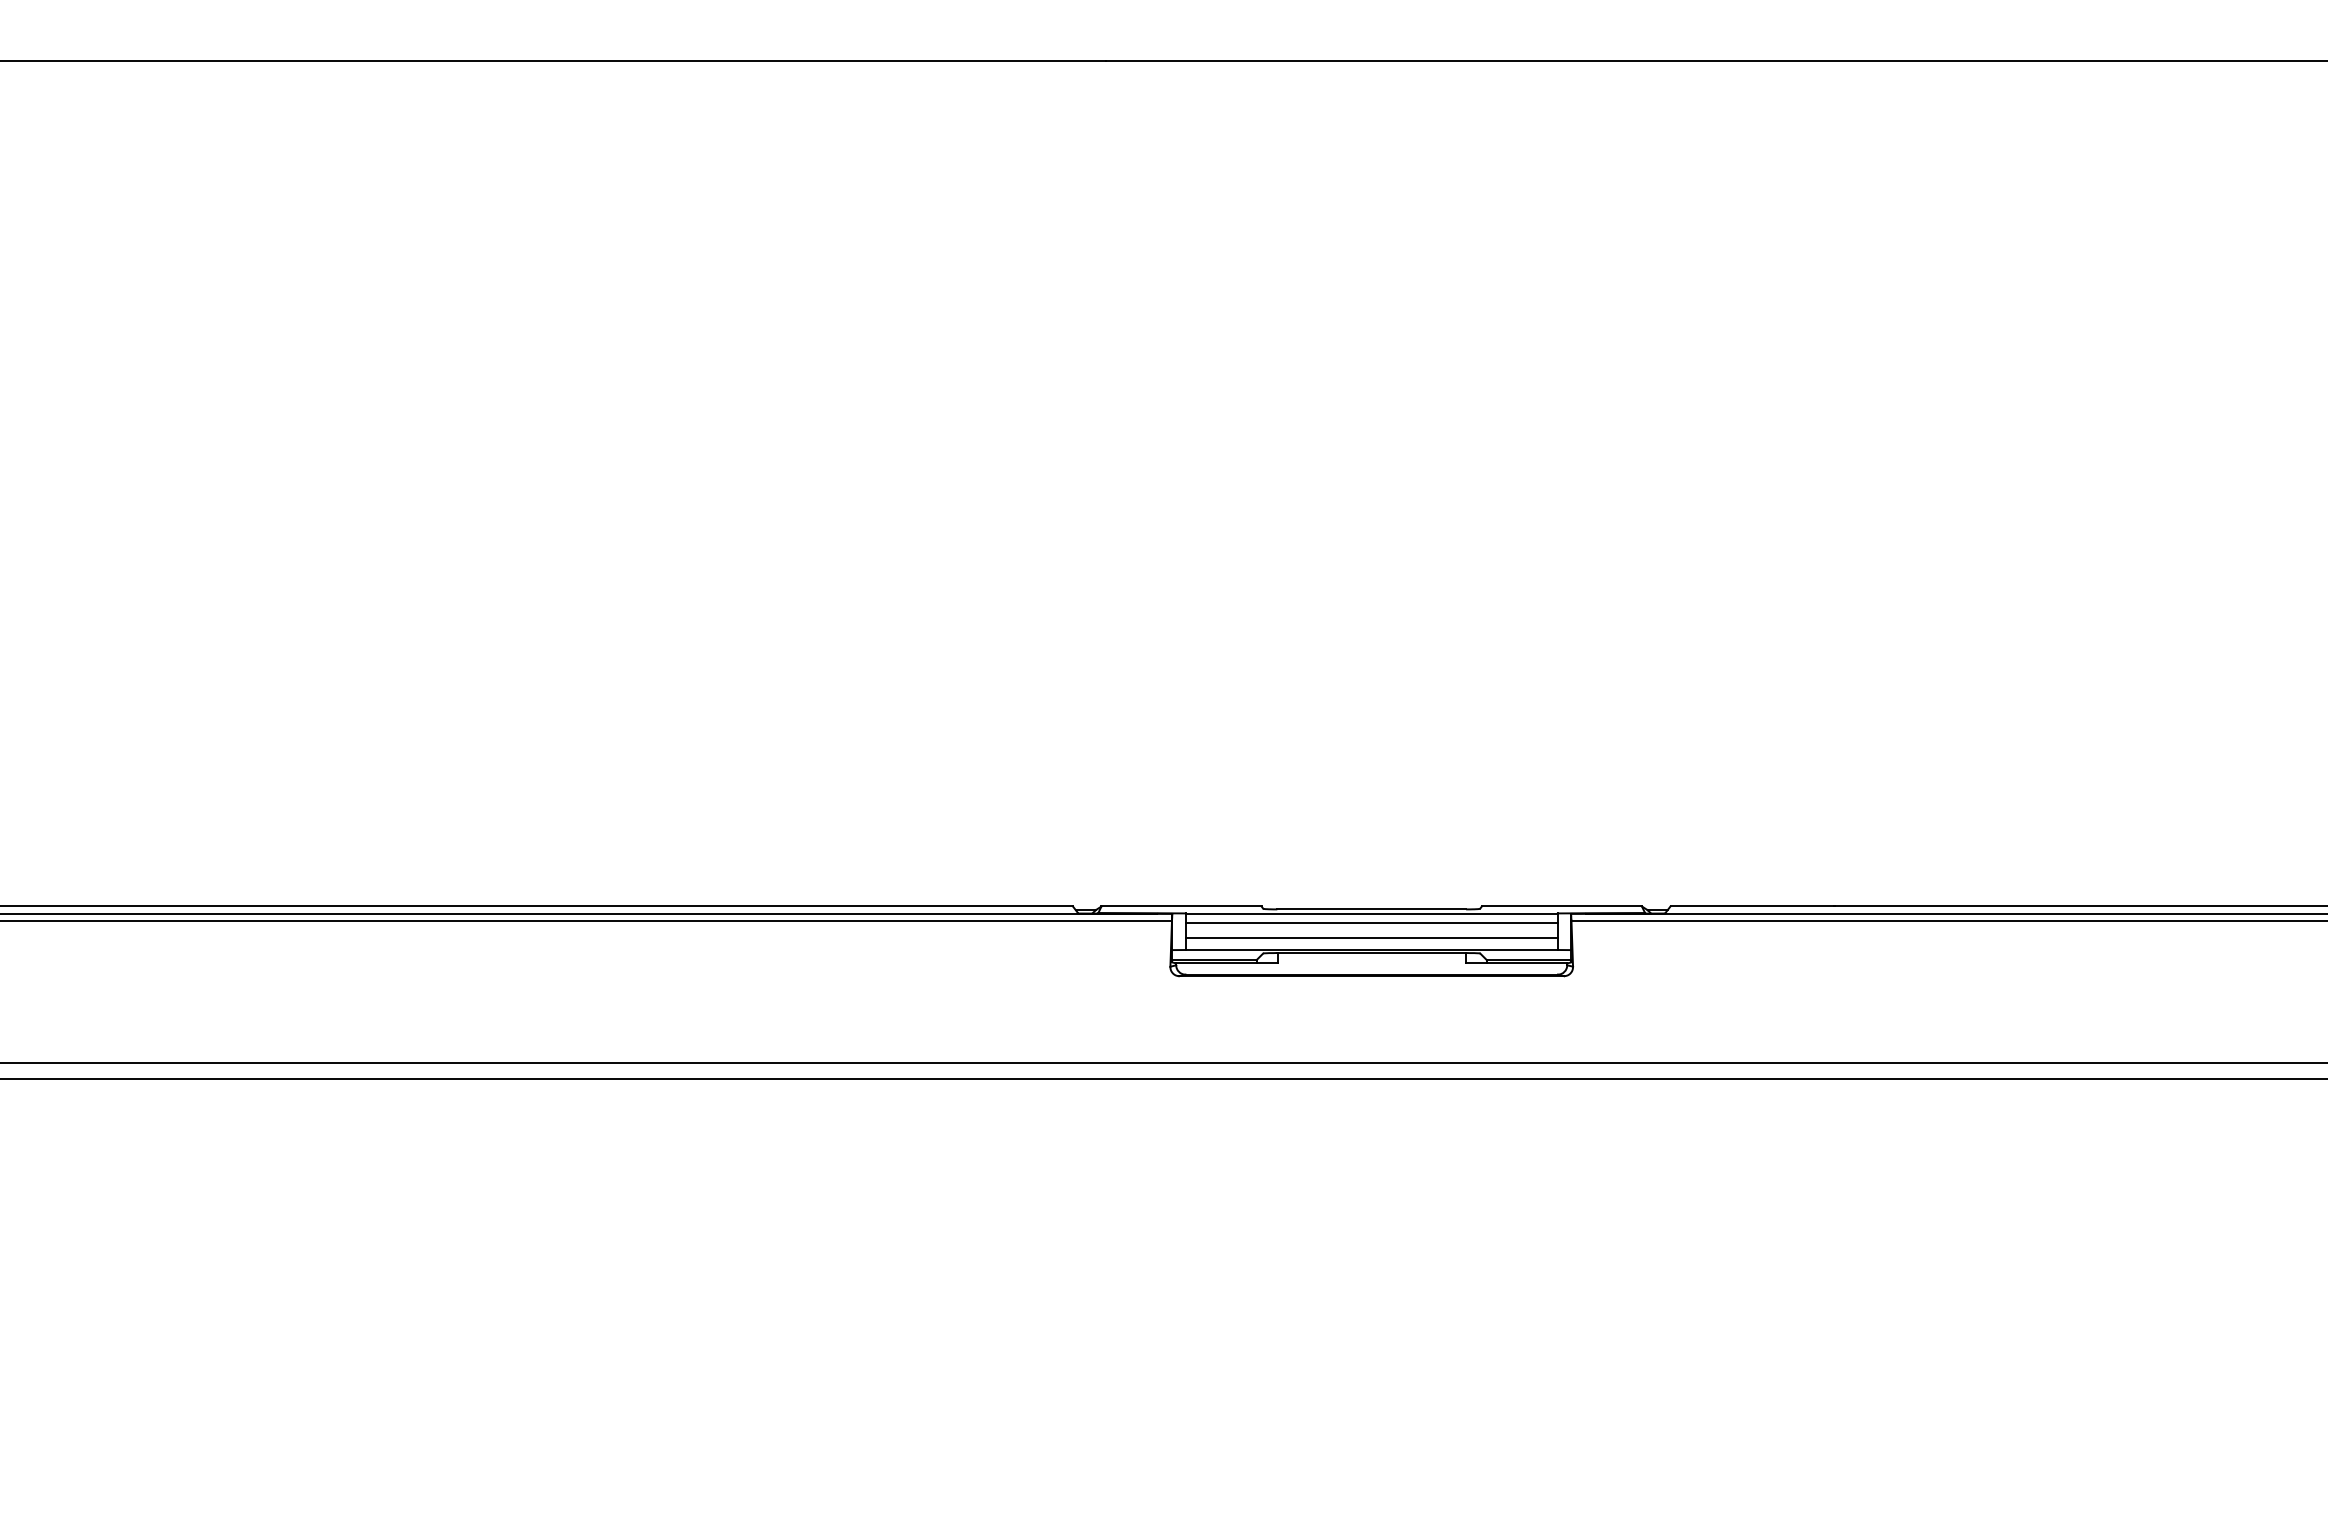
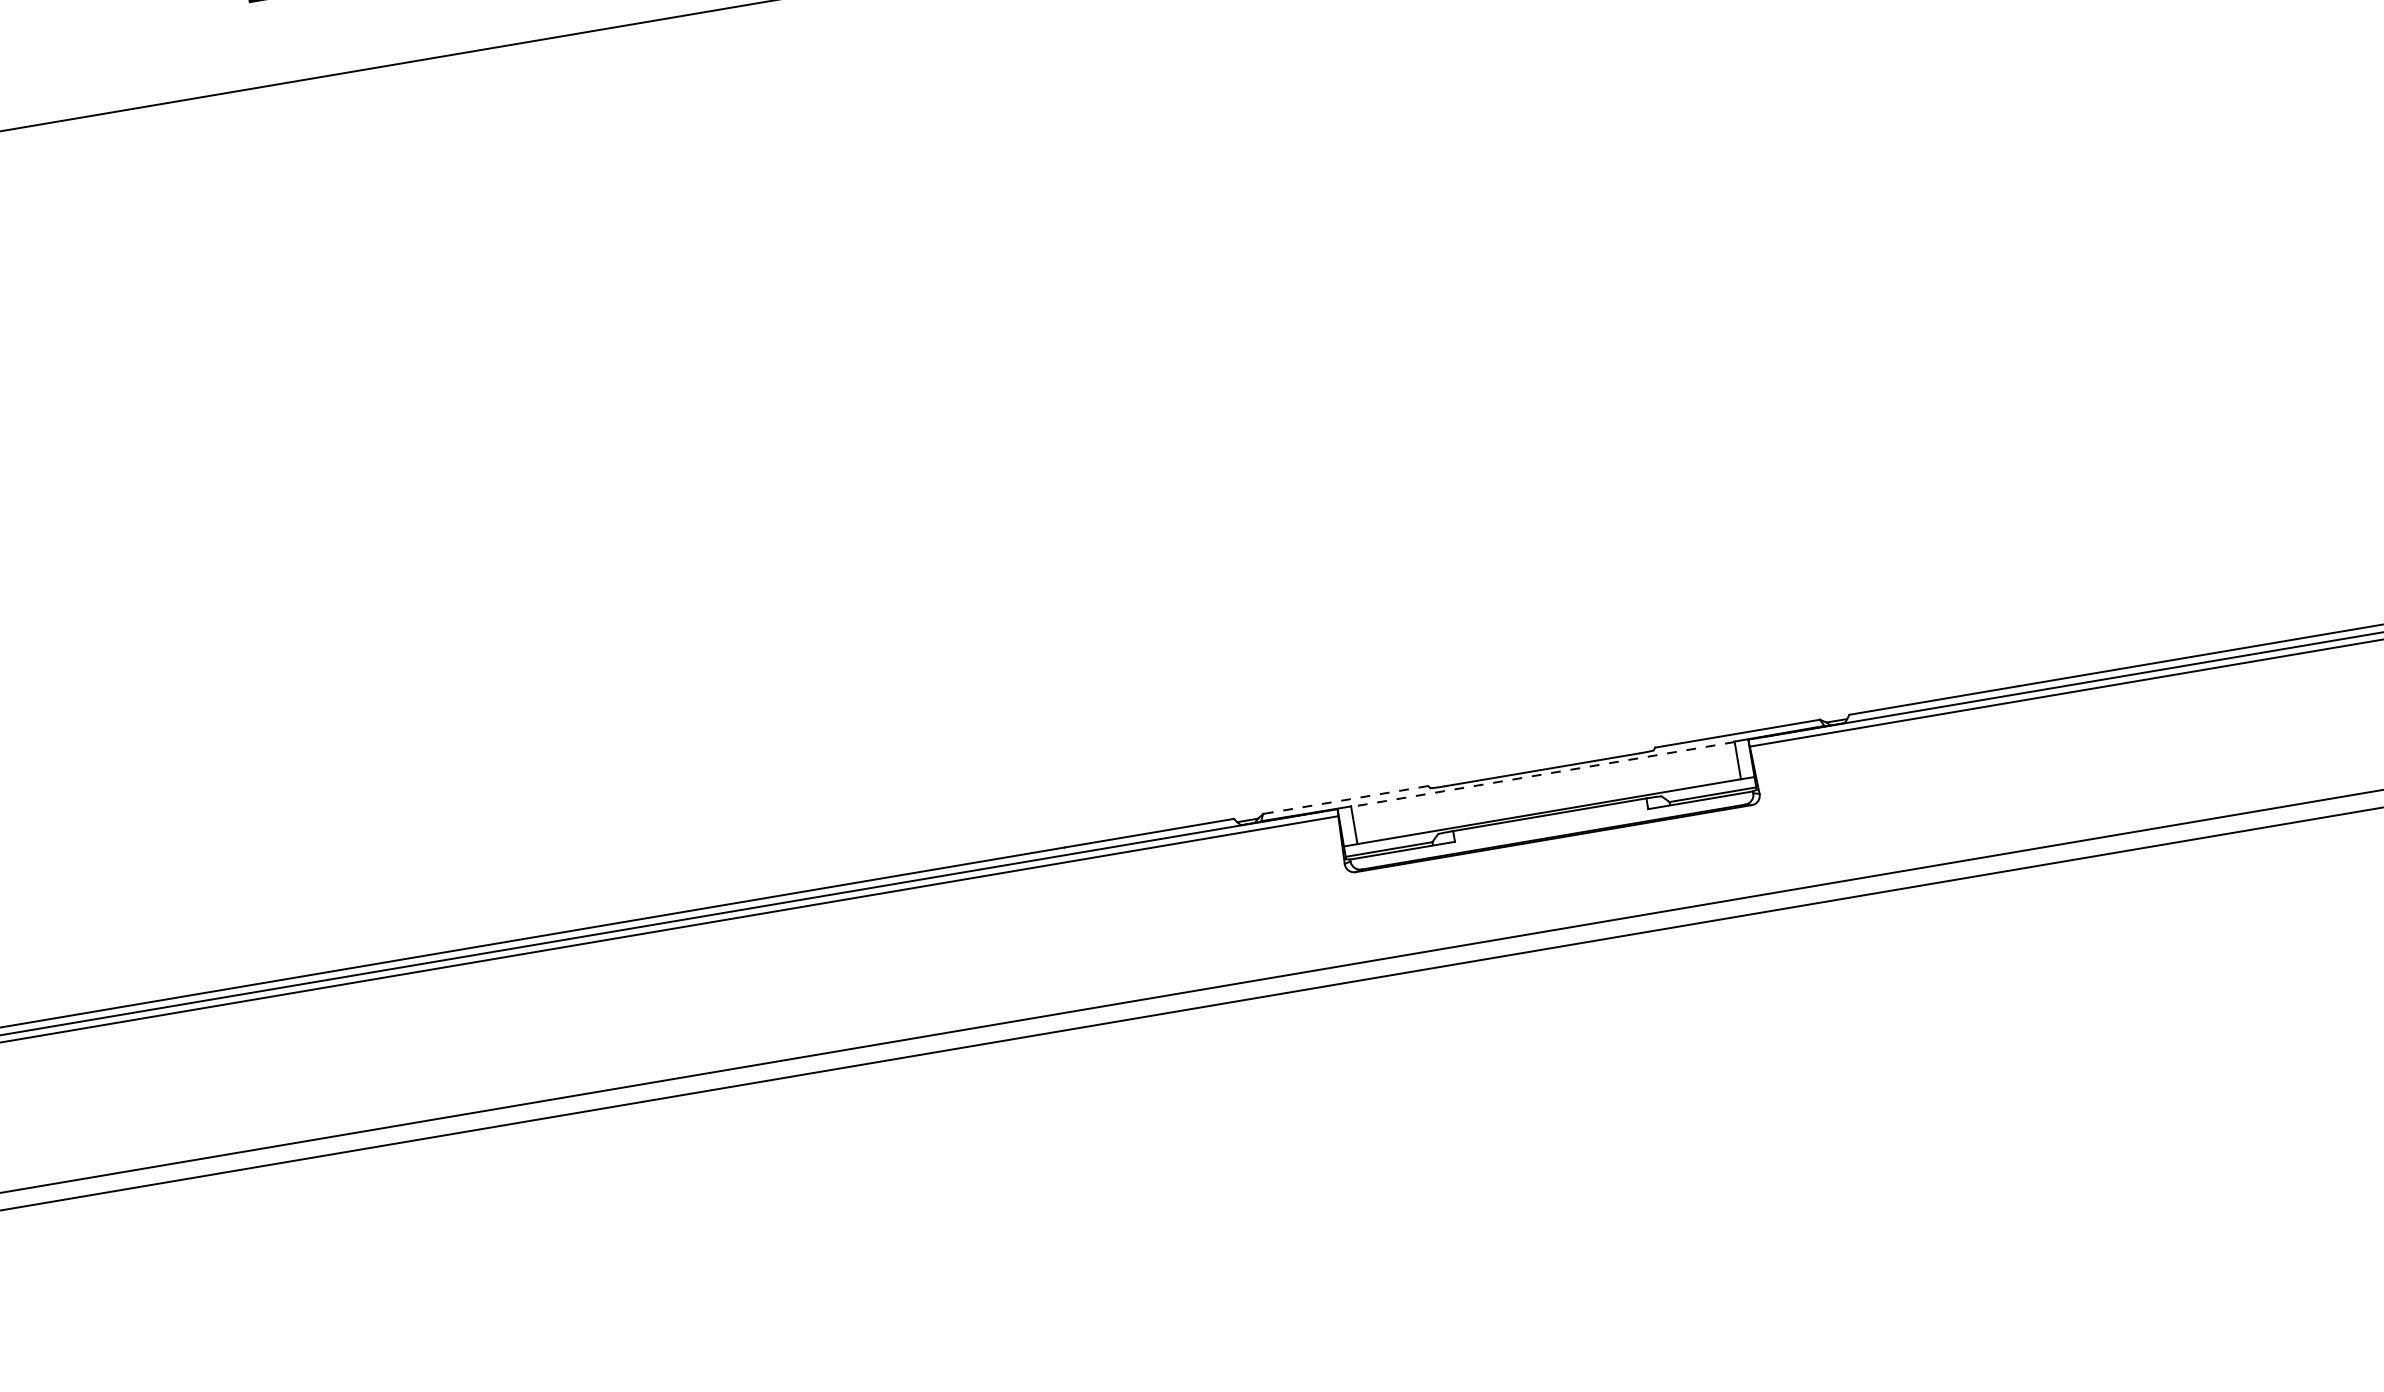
line: (1181, 906) -> (1345, 800), solid -> dashed
line: (1371, 913) -> (1542, 774), solid -> dashed
line: (1371, 923) -> (1544, 784), removed
line: (1371, 938) -> (1546, 799), removed

